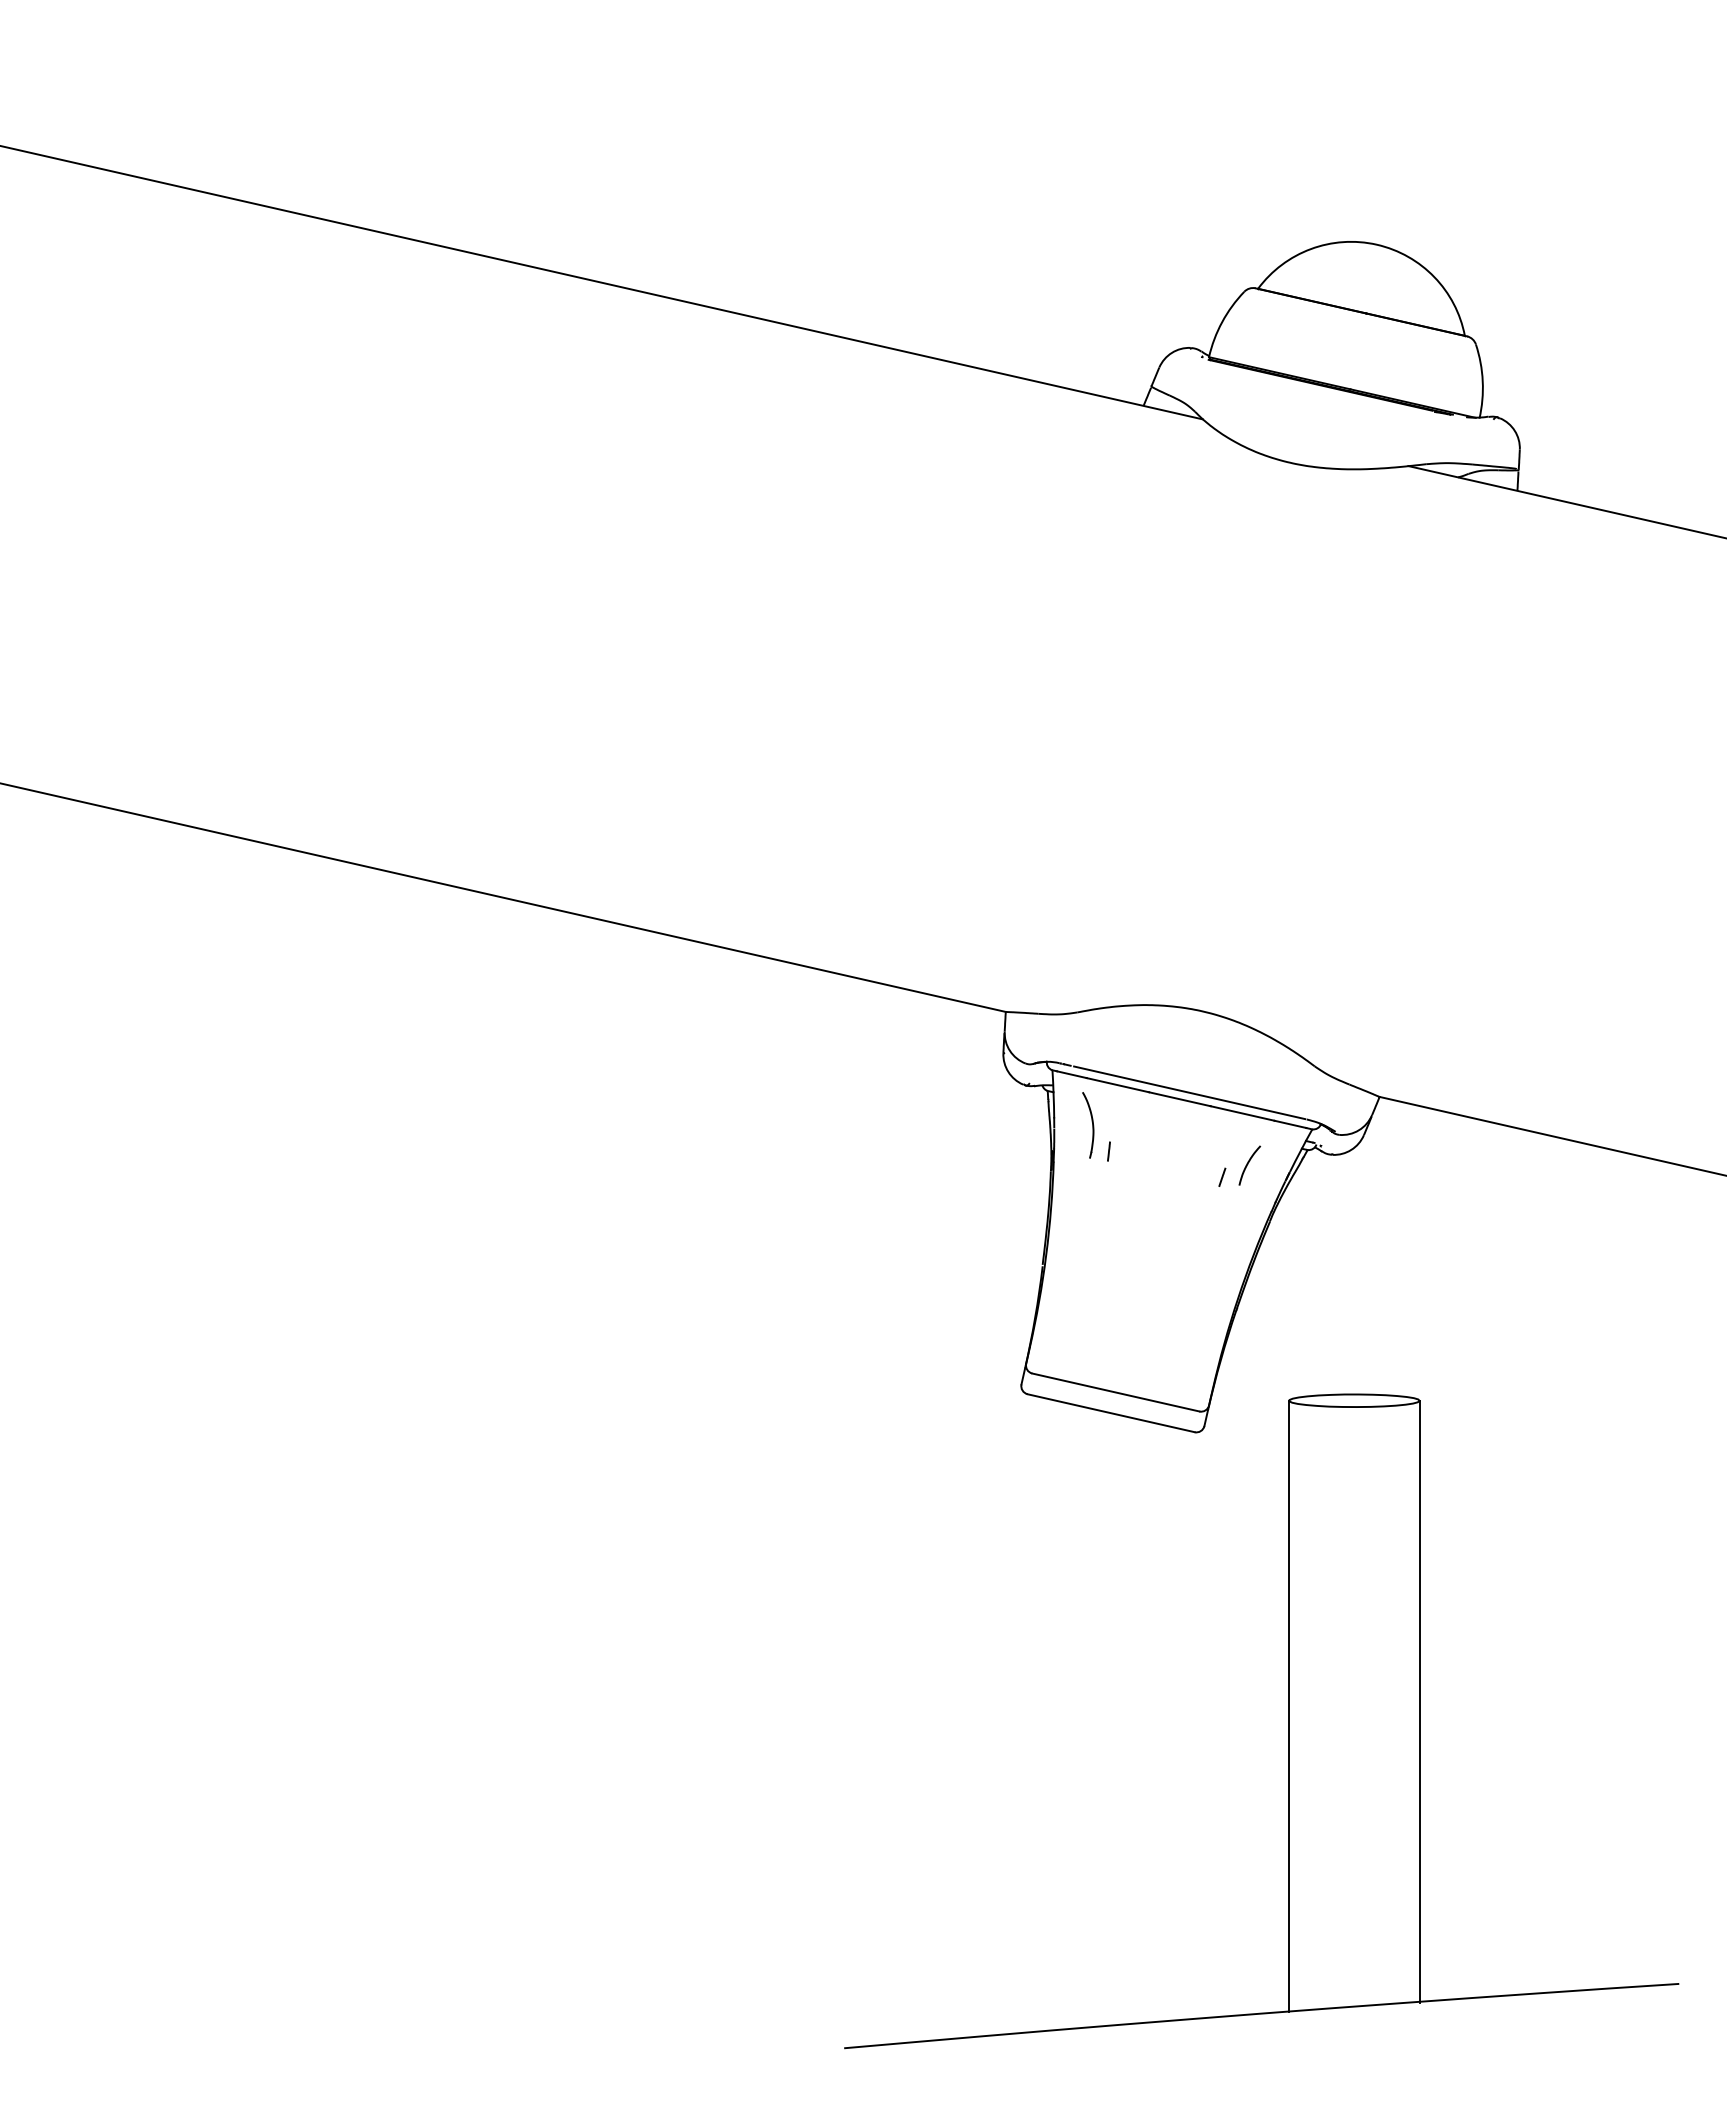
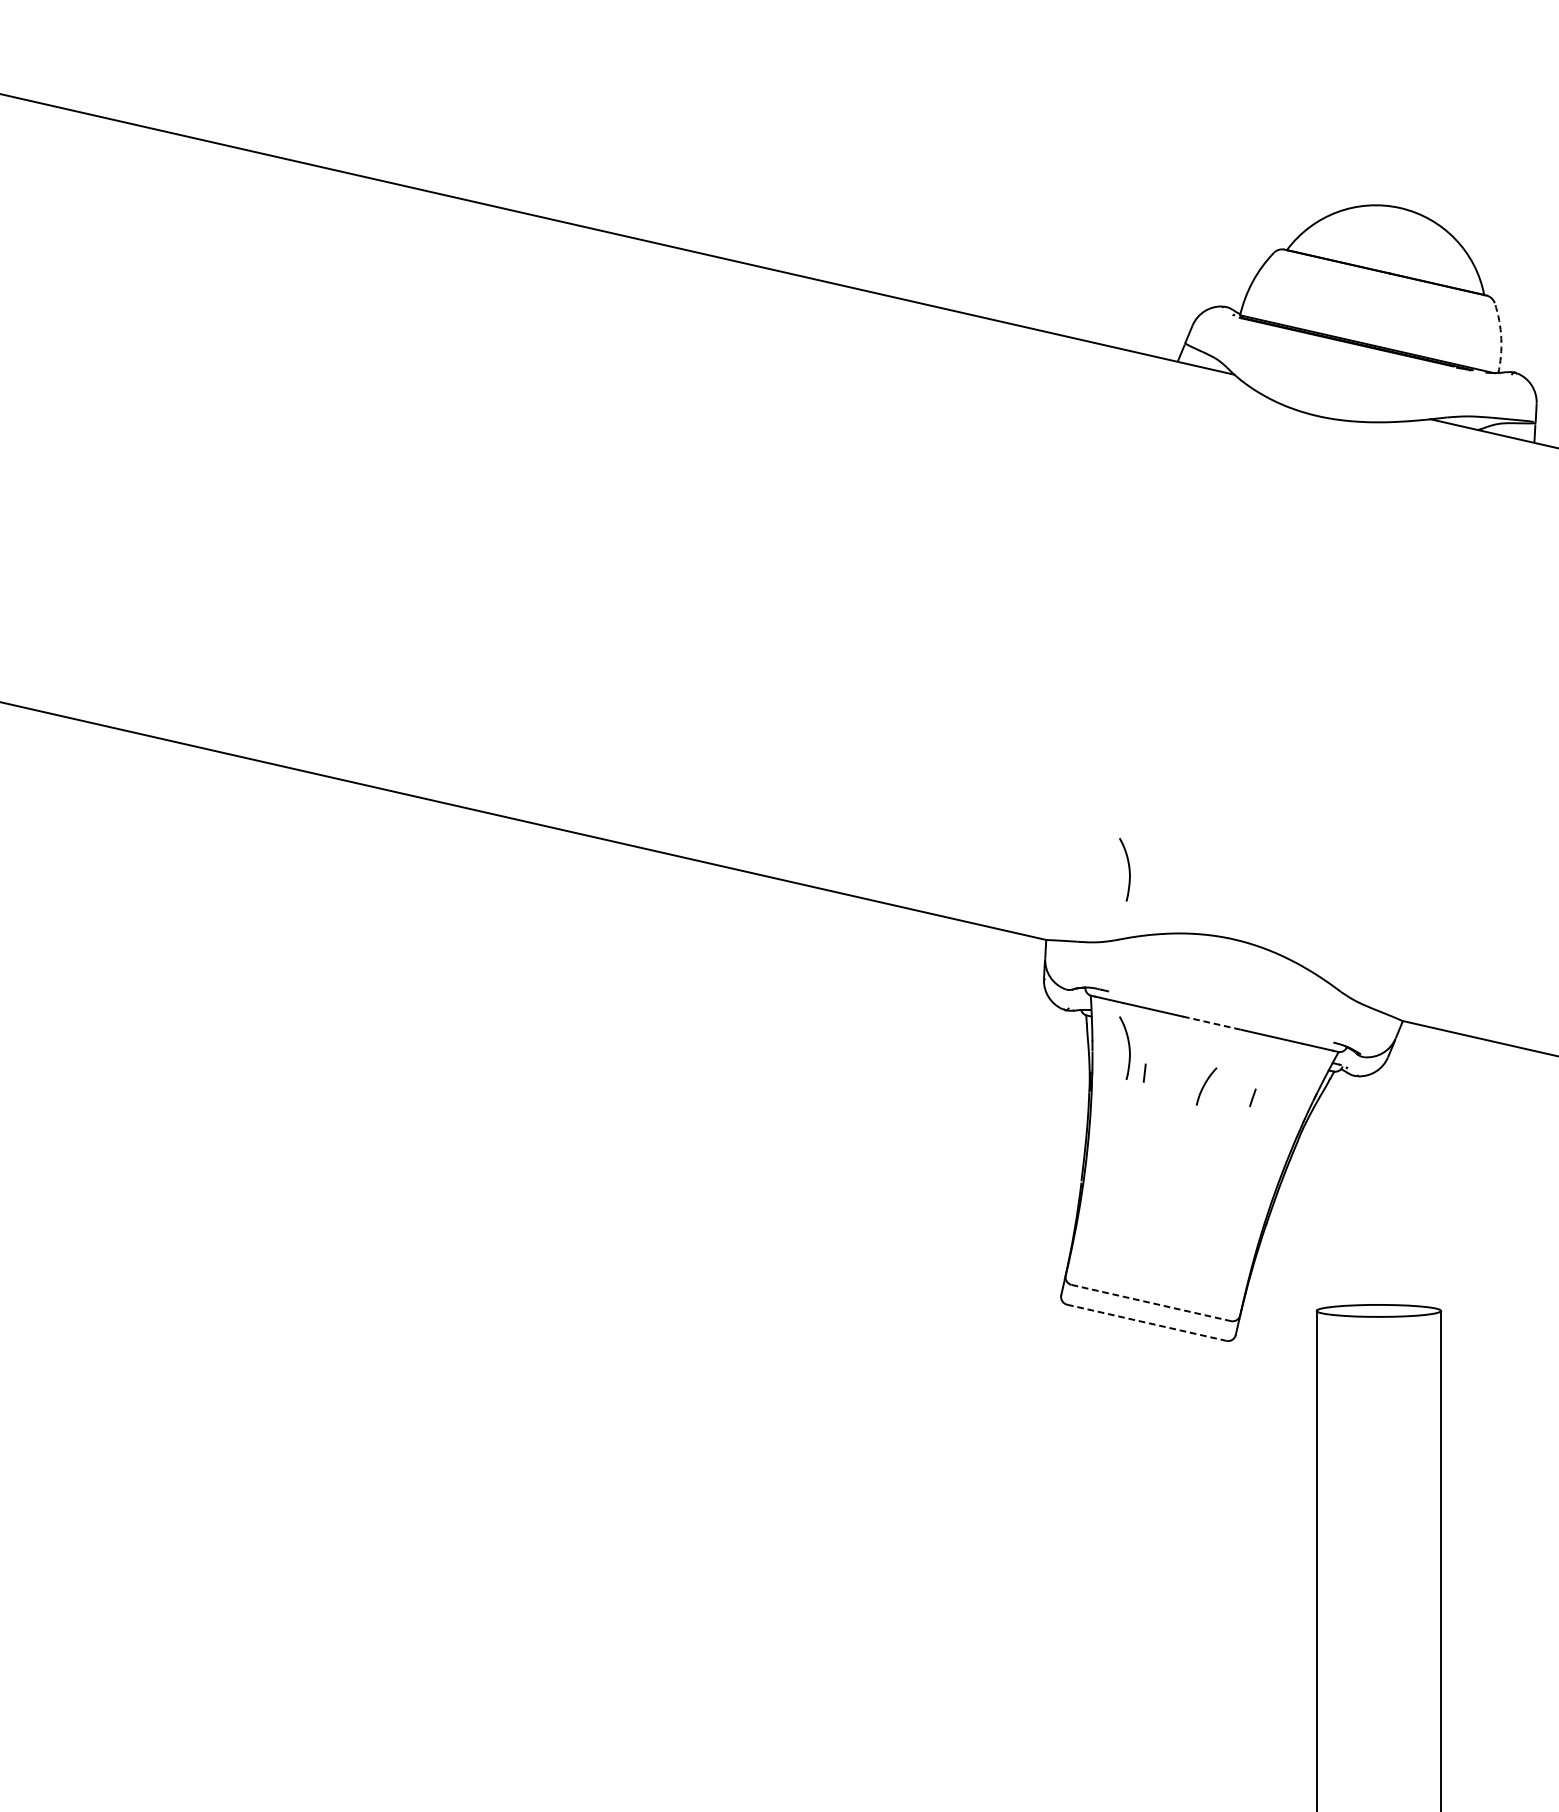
arc: (1482, 381) -> (1501, 338), solid -> dashed
part: (1088, 938) -> (1125, 869), added
line: (1189, 1092) -> (1221, 1016), removed
line: (1179, 1099) -> (1211, 1023), solid -> dashed
curve: (1248, 1164) -> (1205, 1085), moved
line: (1115, 1392) -> (1150, 1303), solid -> dashed
line: (1111, 1413) -> (1147, 1323), solid -> dashed

